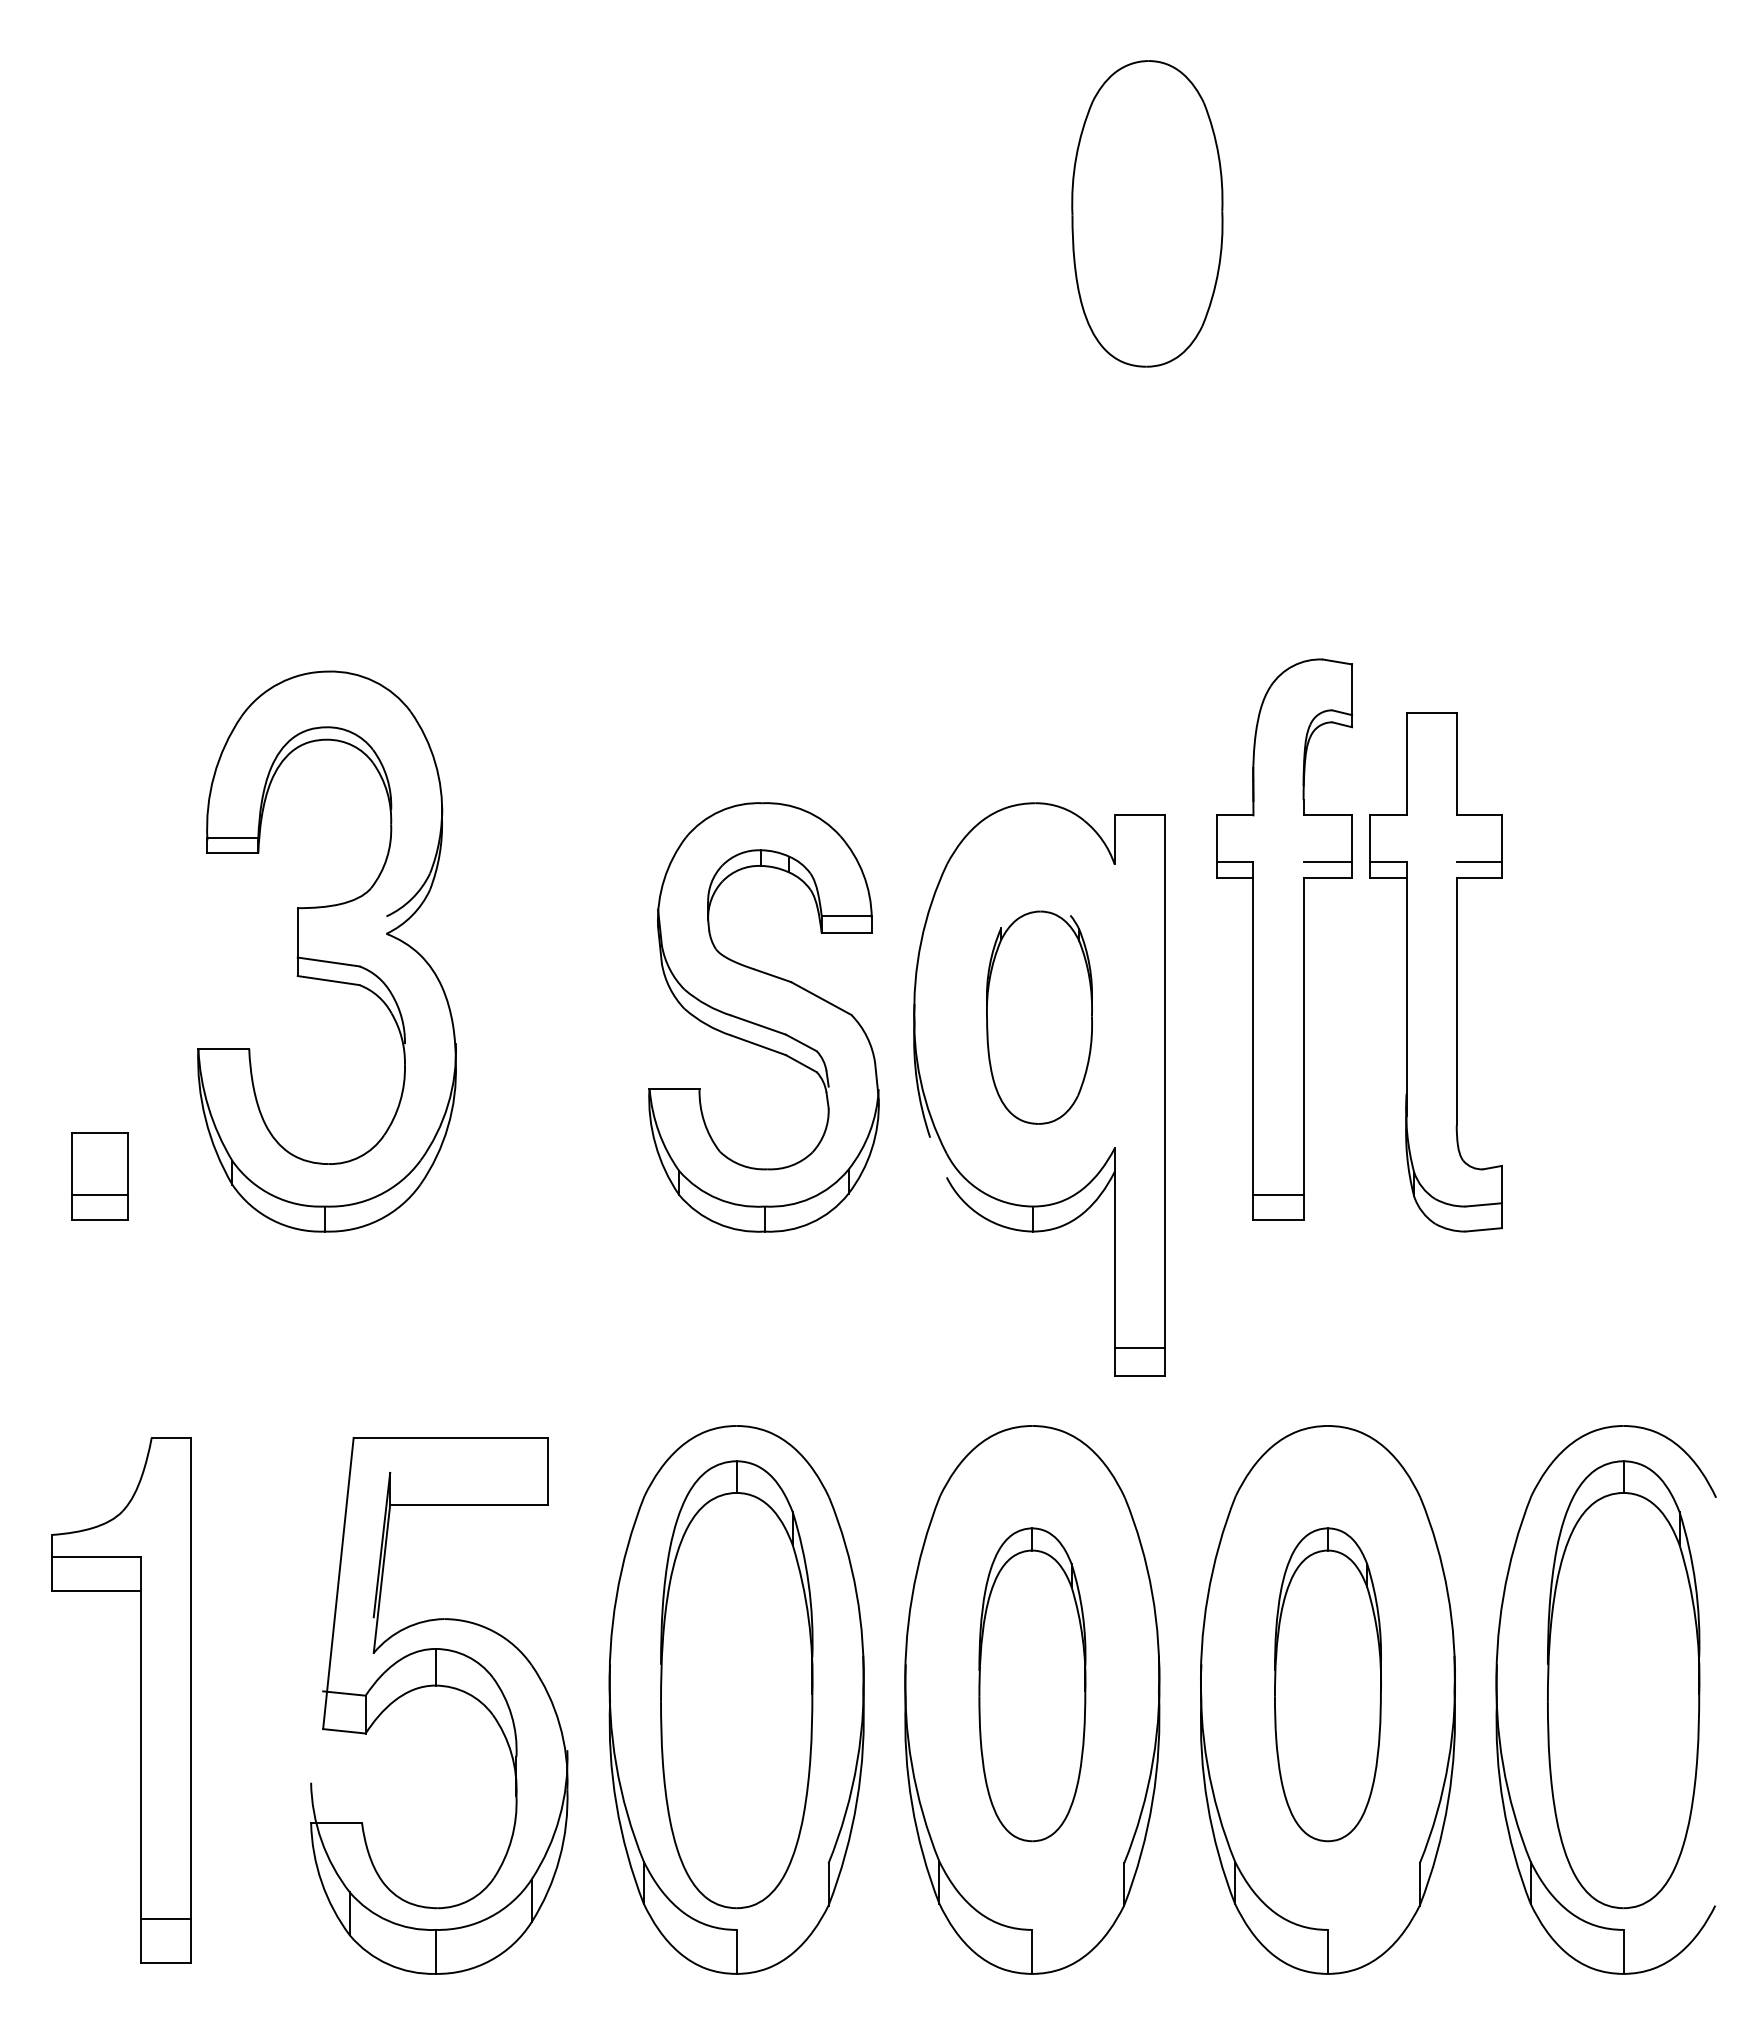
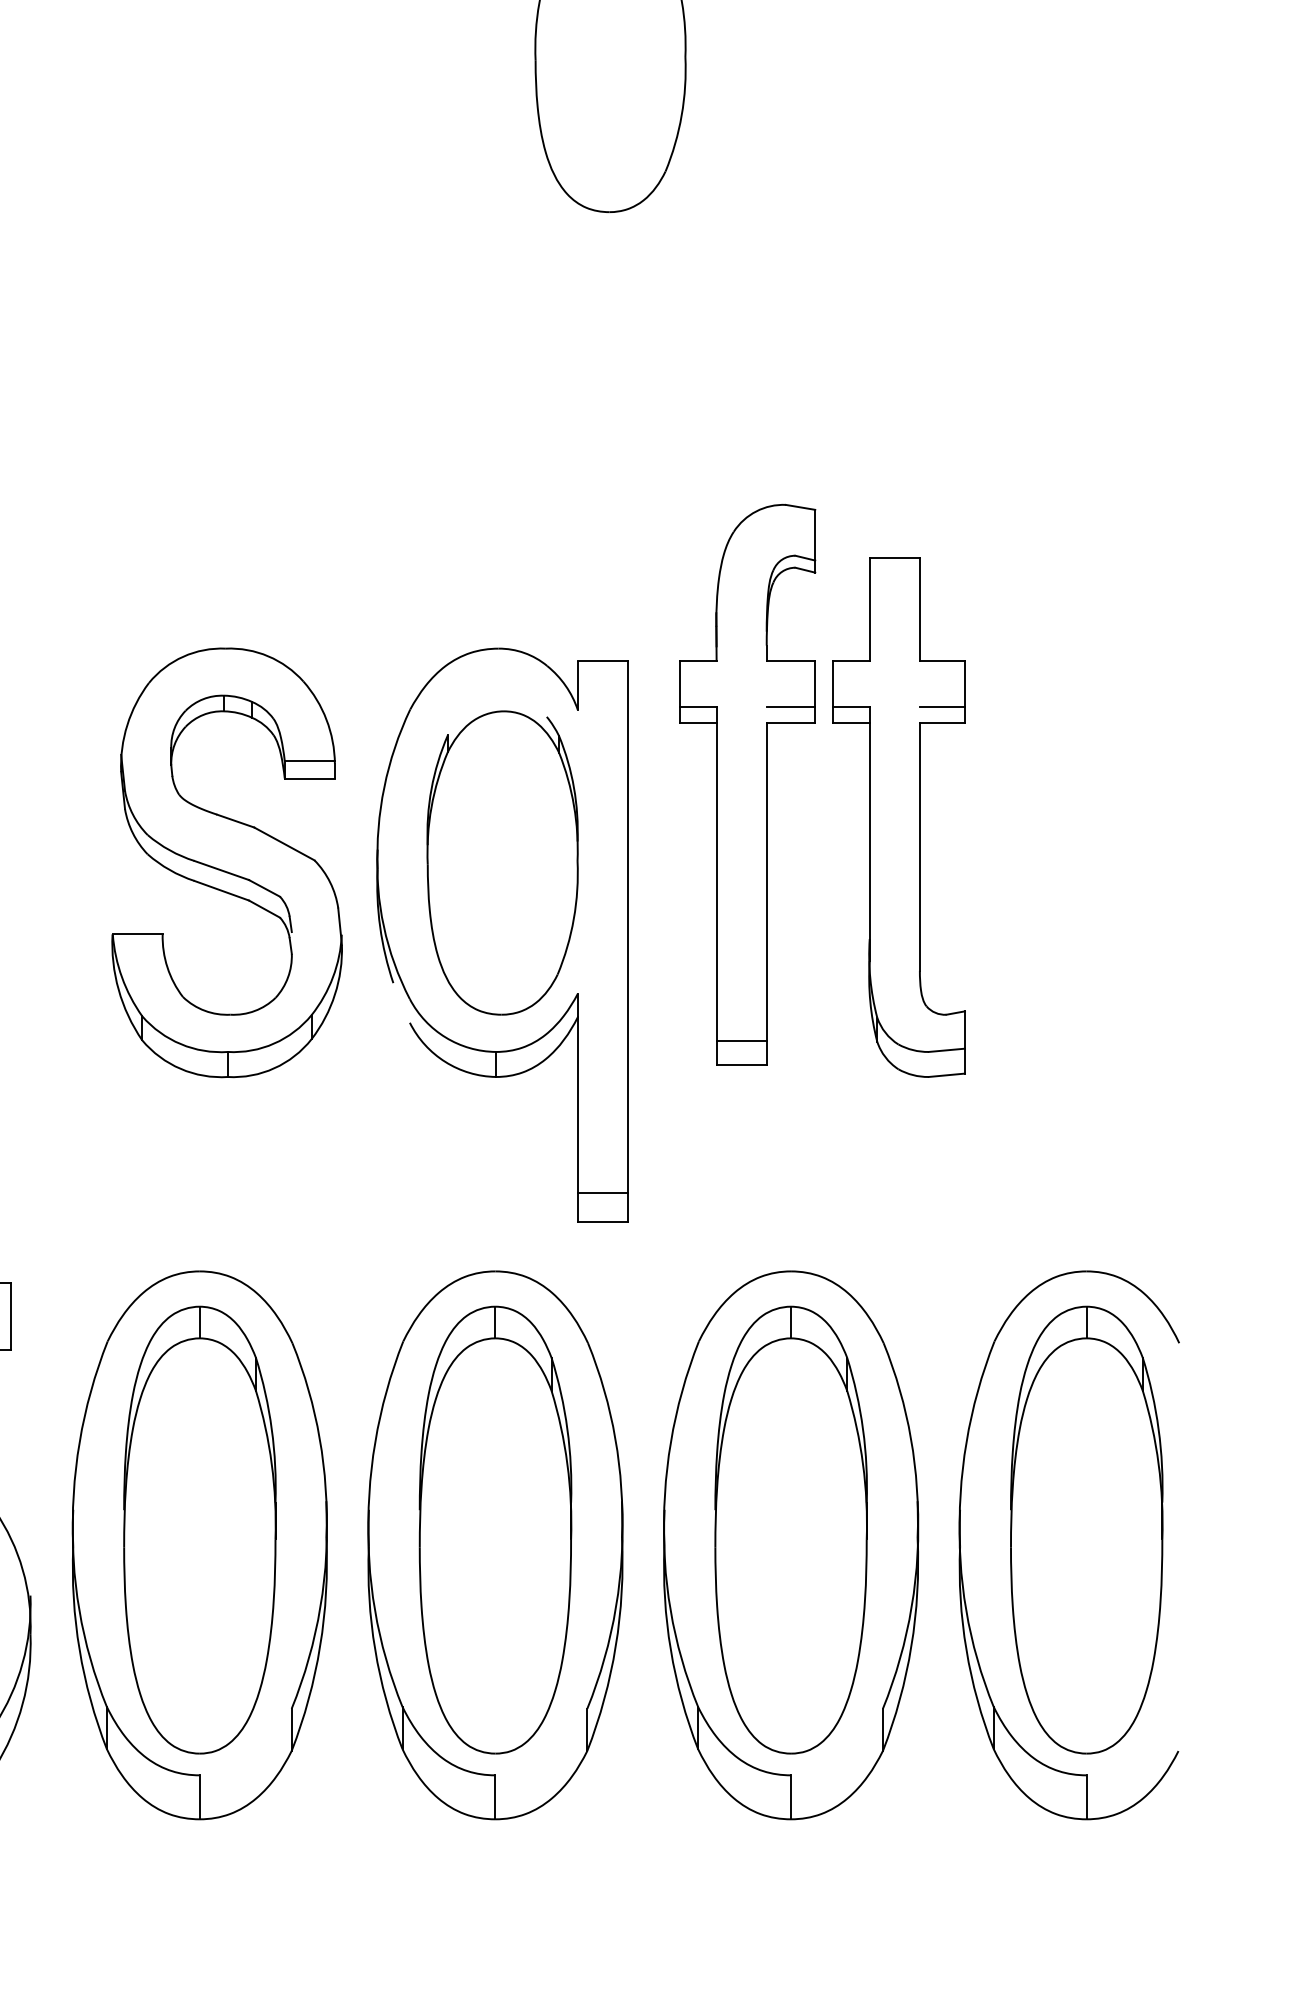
part: (1039, 1017) -> (502, 862), size x1.43
part: (1032, 1684) -> (495, 1529), size x1.43
part: (1327, 1684) -> (790, 1529), size x1.43

